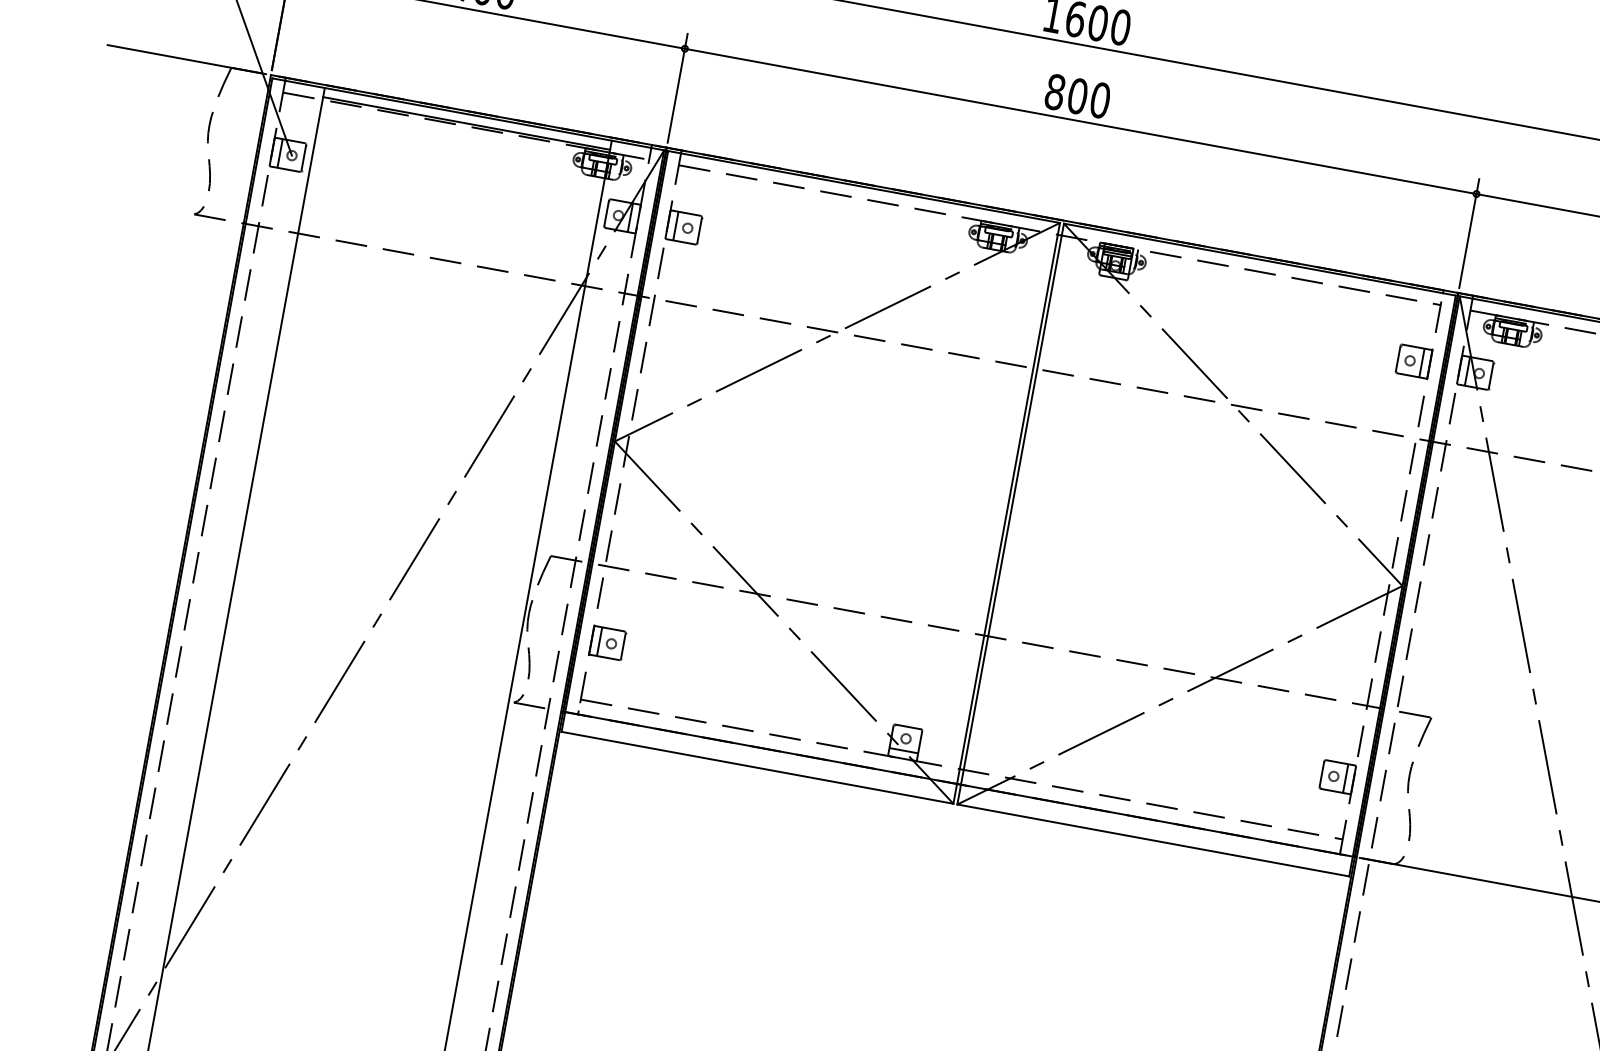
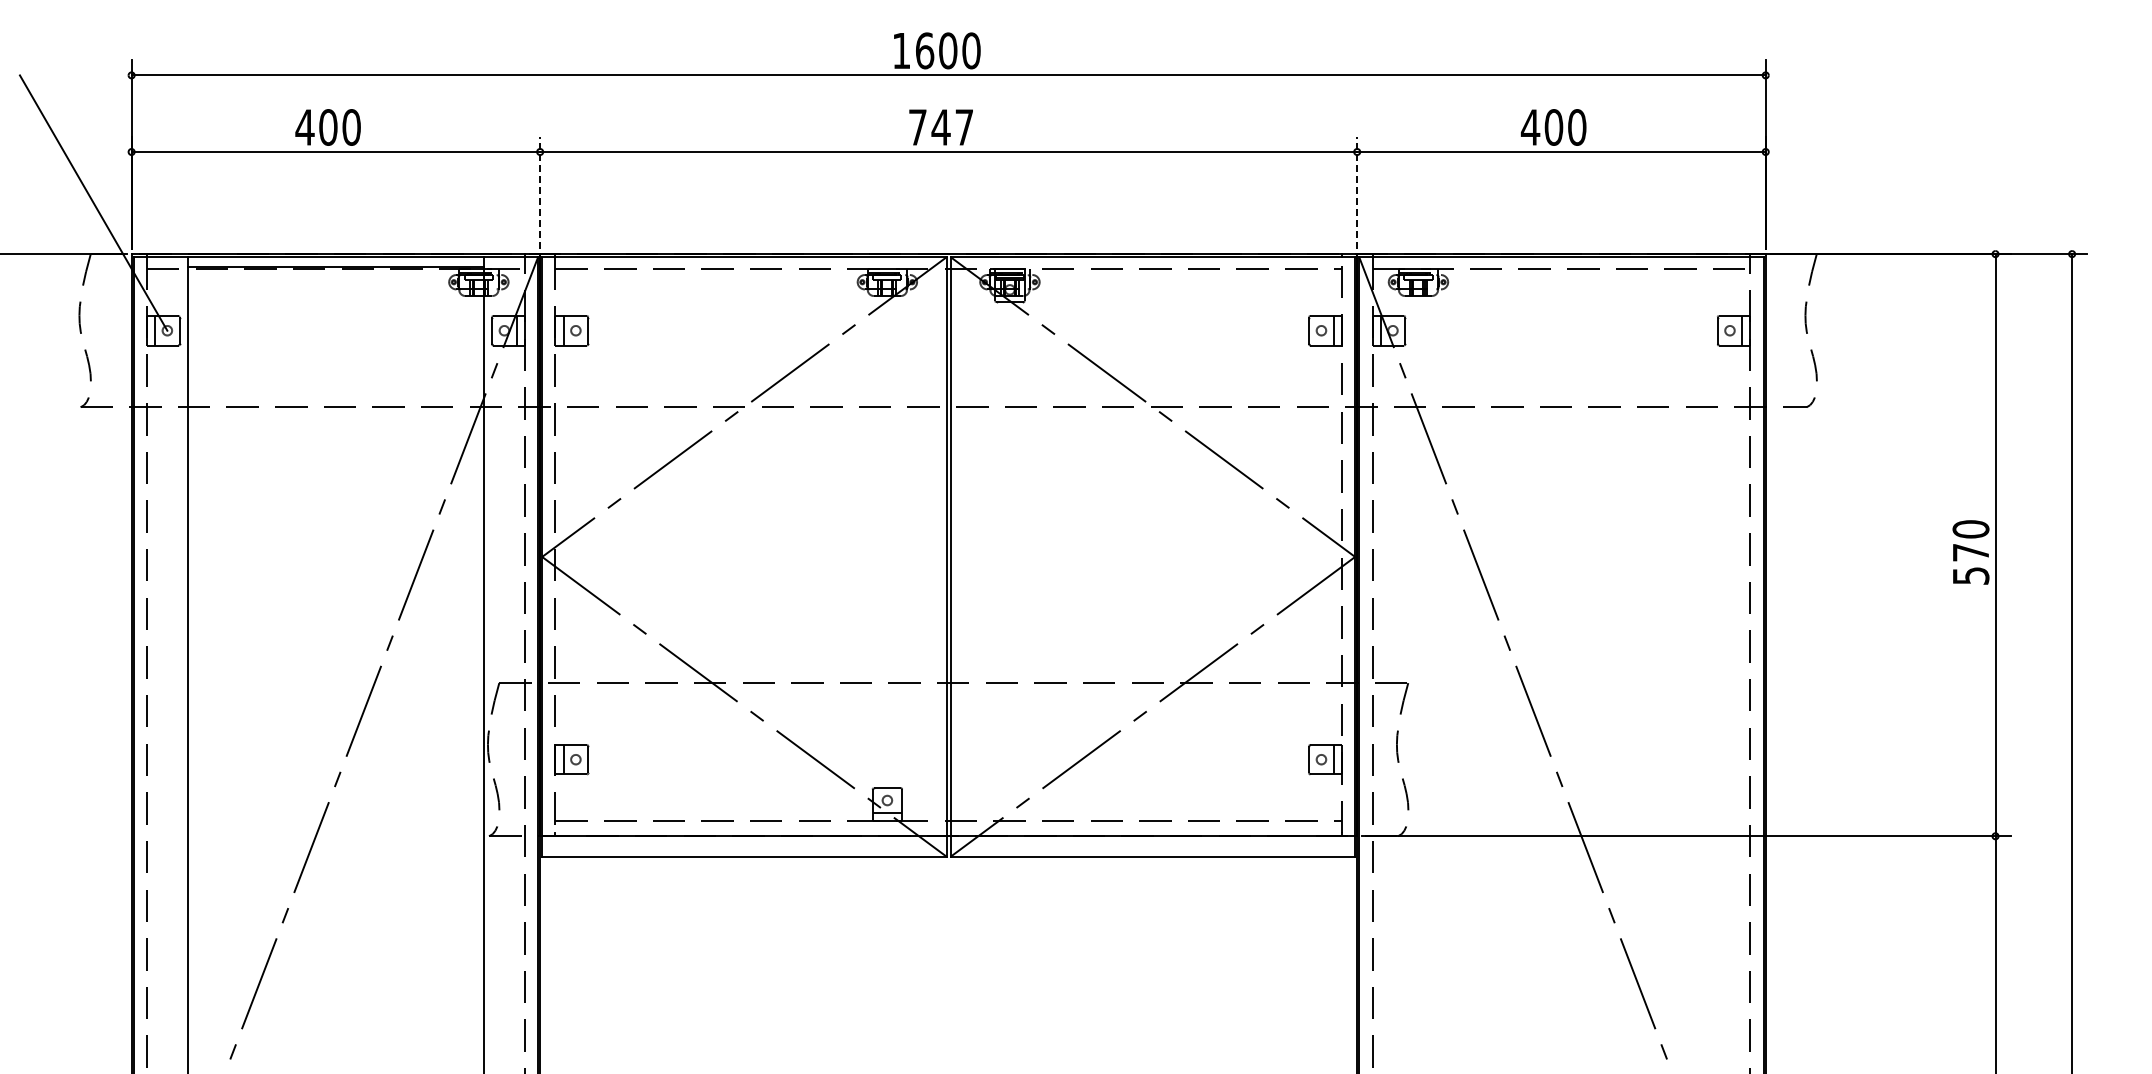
line: (678, 88) -> (540, 192), solid -> dashed
text: (1077, 96) -> (940, 127), 800 -> 747
line: (1469, 233) -> (1357, 192), solid -> dashed

